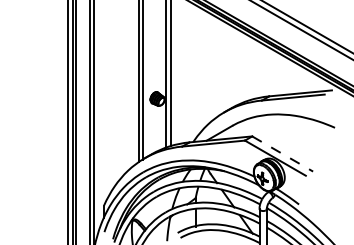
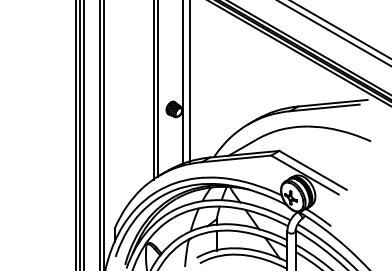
line: (283, 154) -> (313, 170), dashed -> solid

